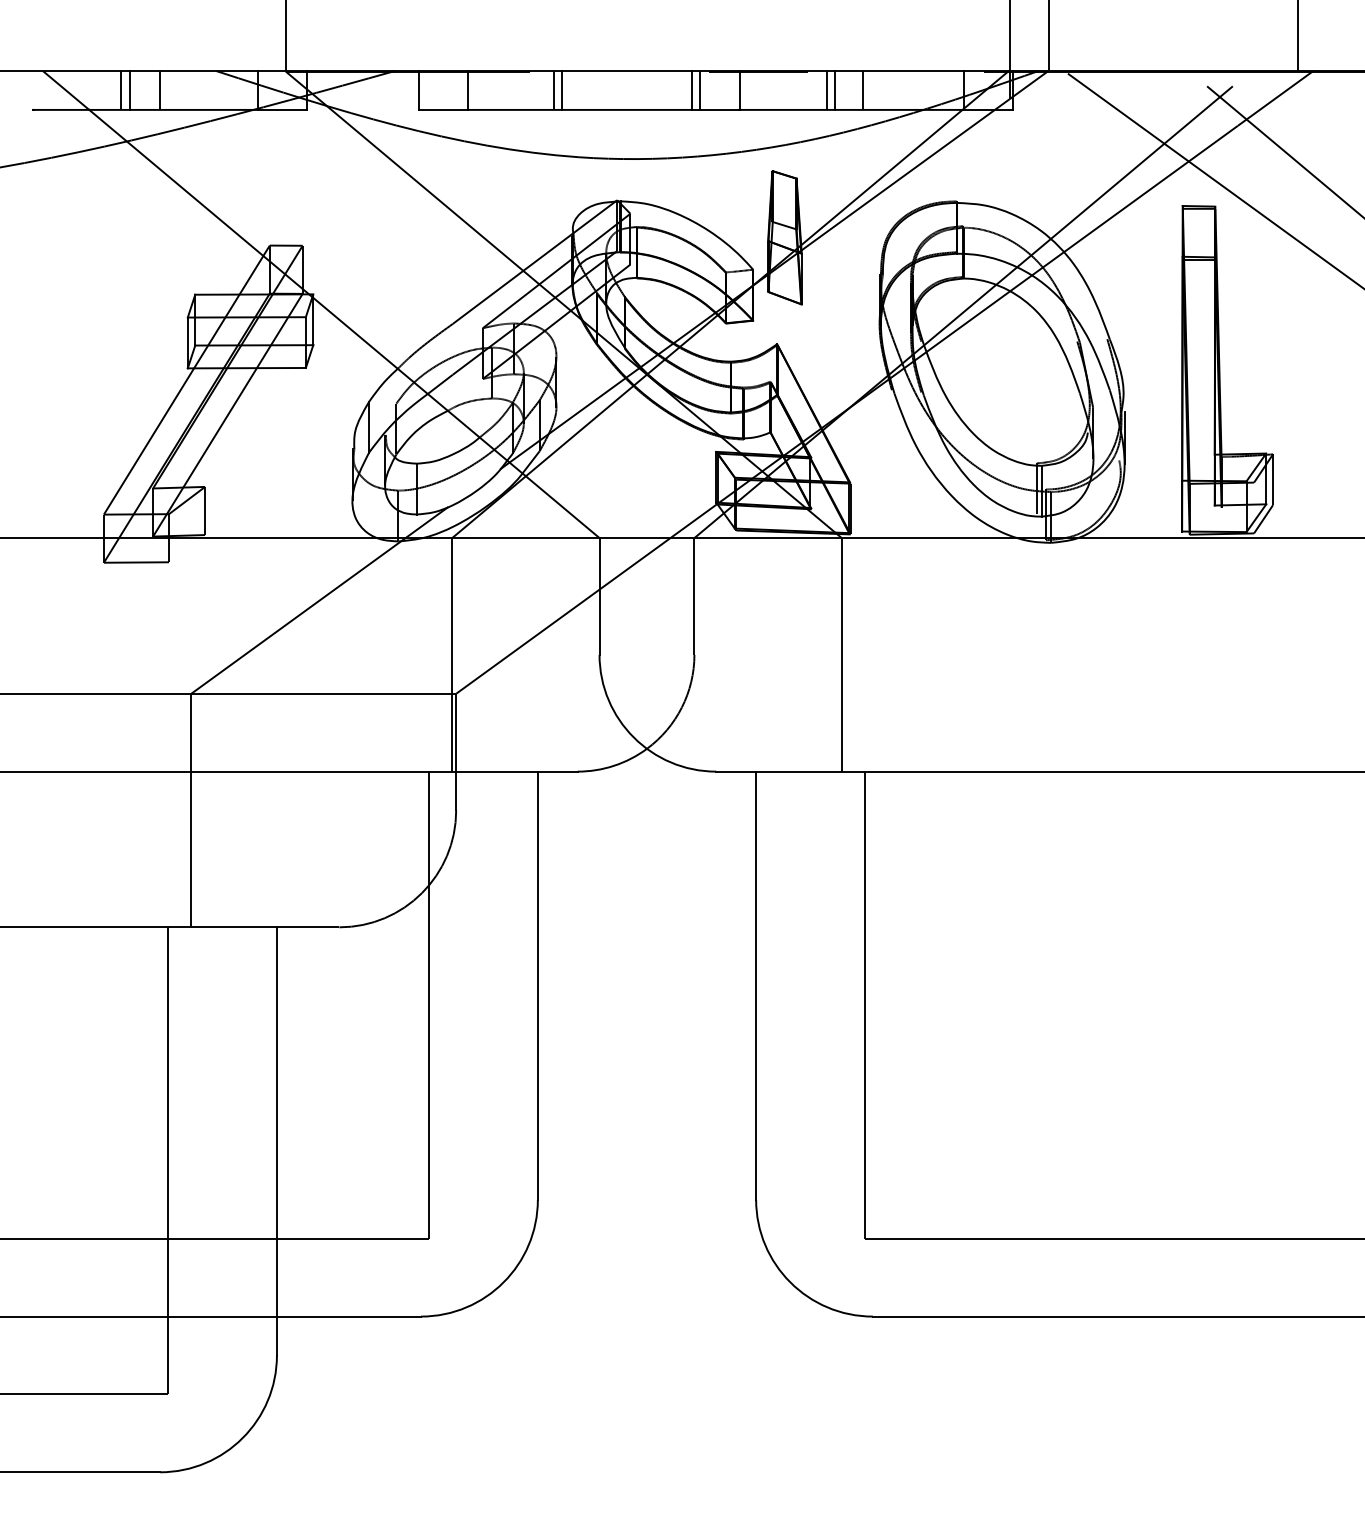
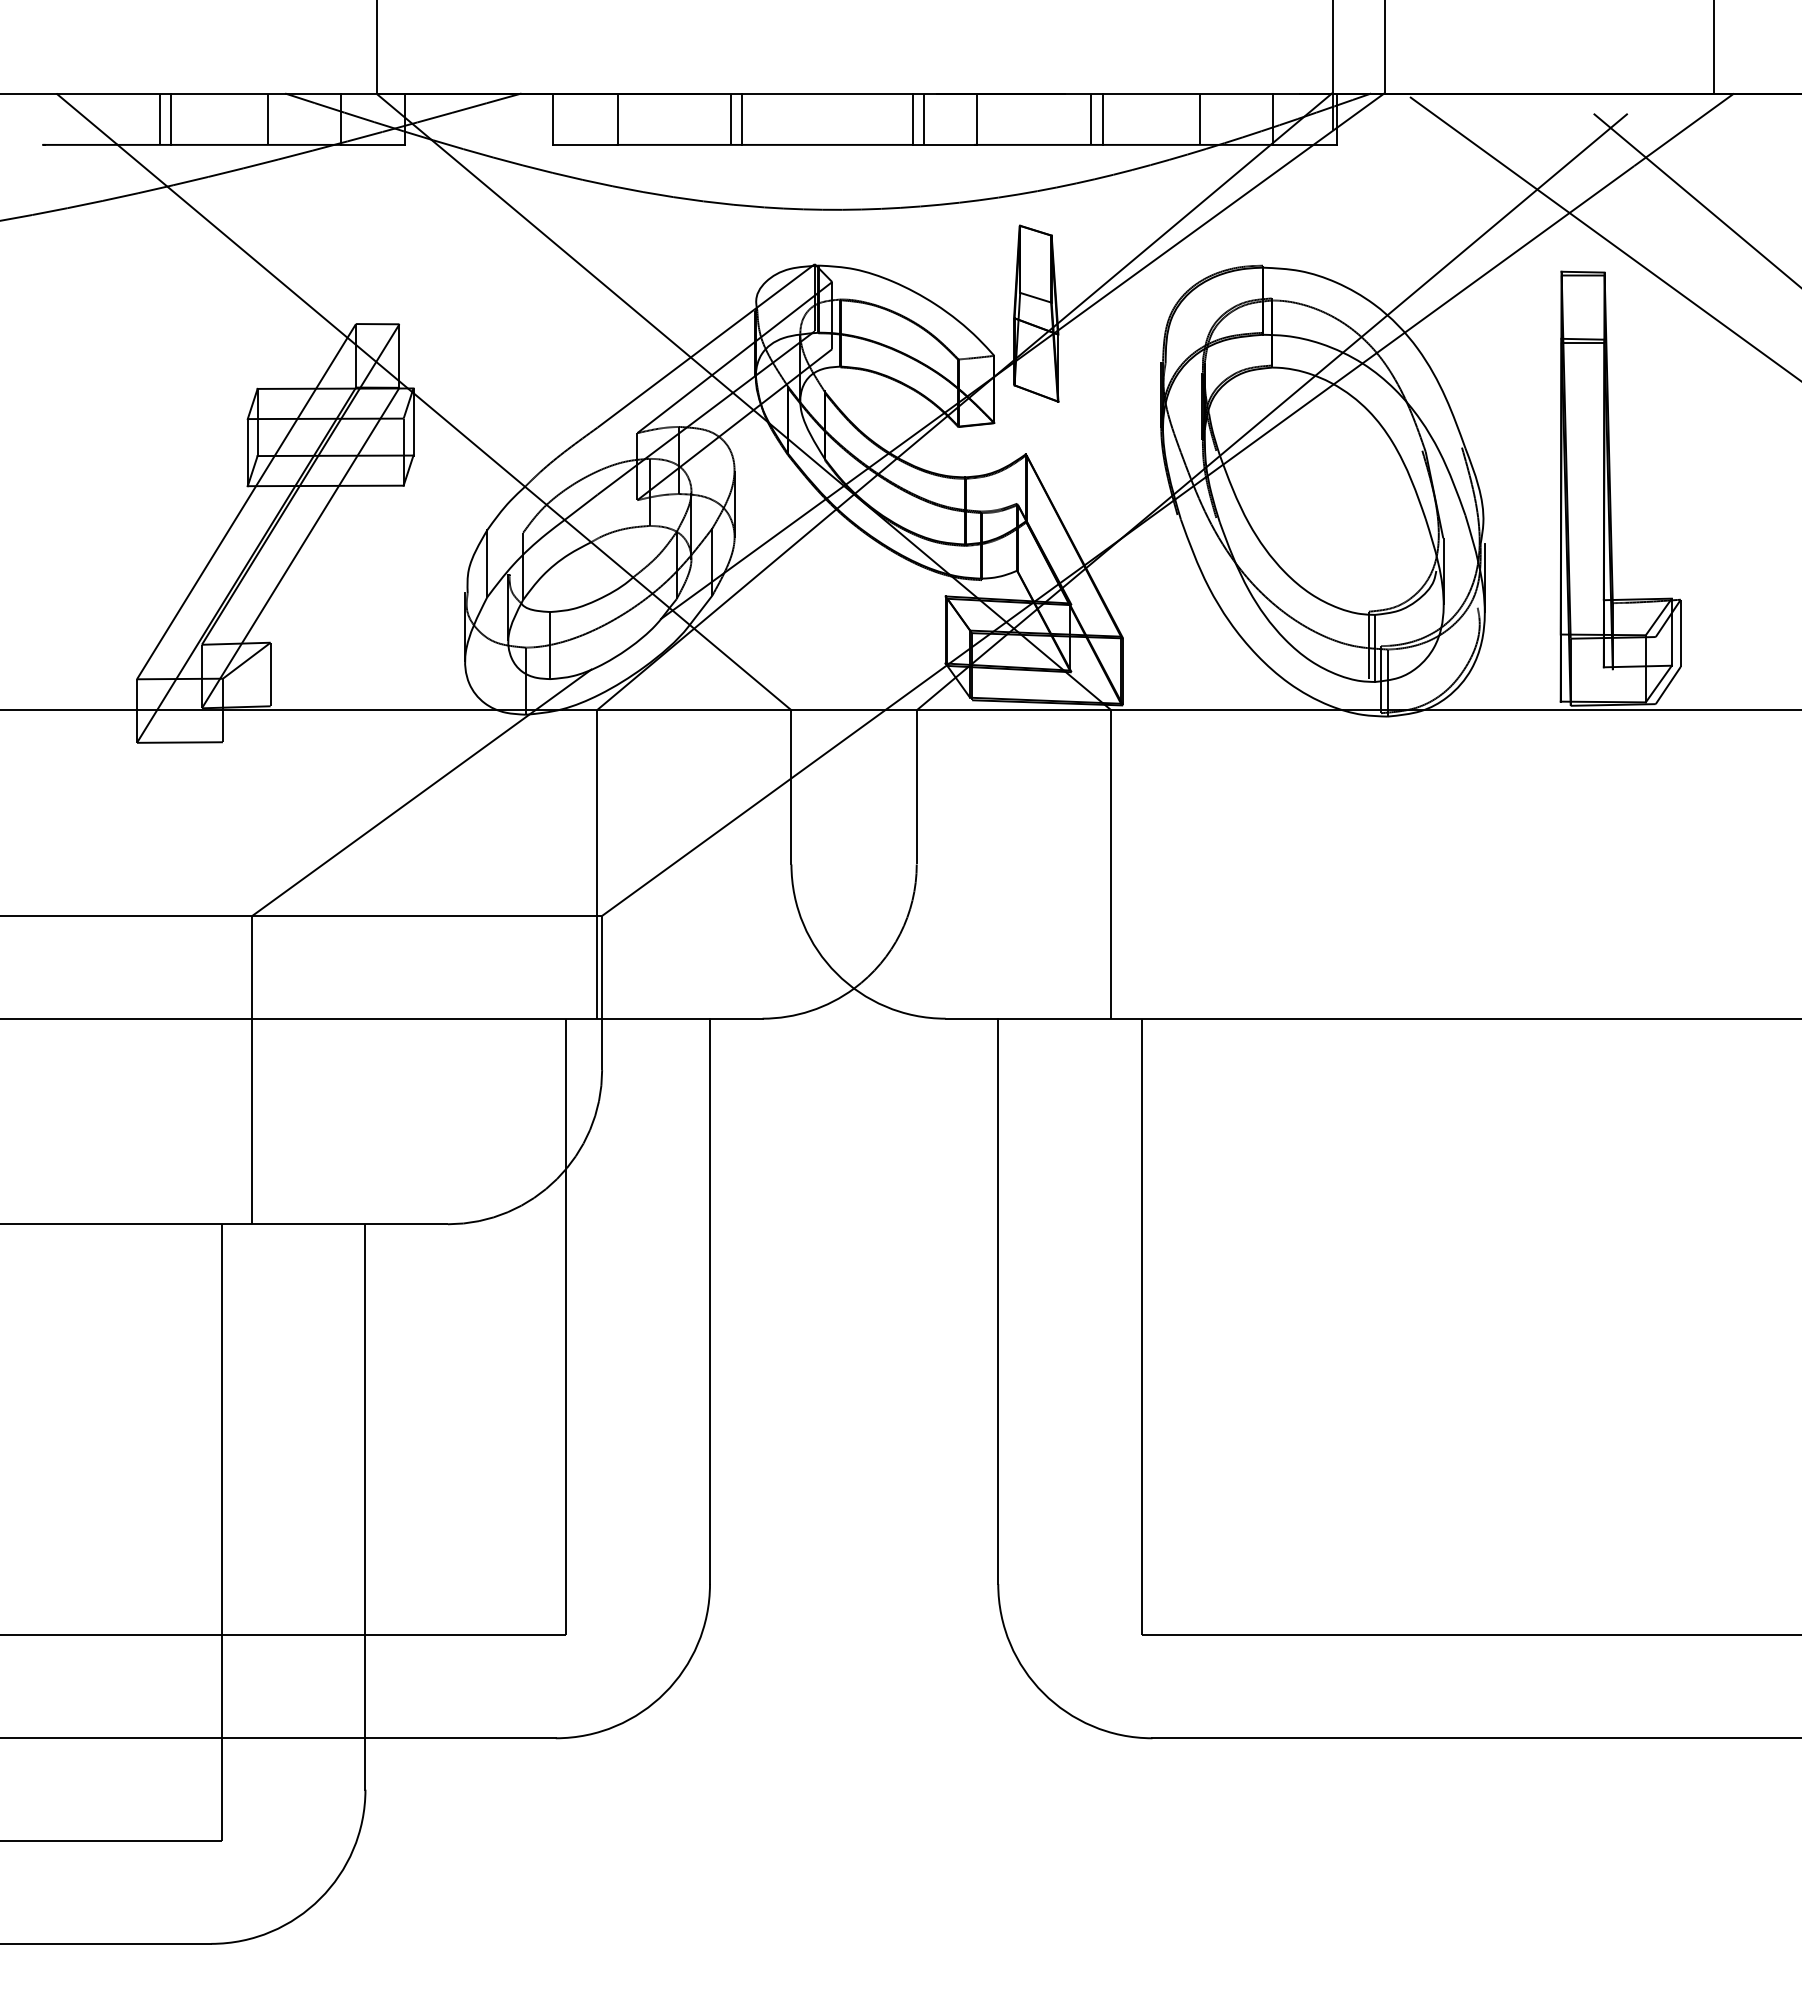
line: (159, 89) -> (267, 118), moved
line: (863, 89) -> (1199, 118), moved

